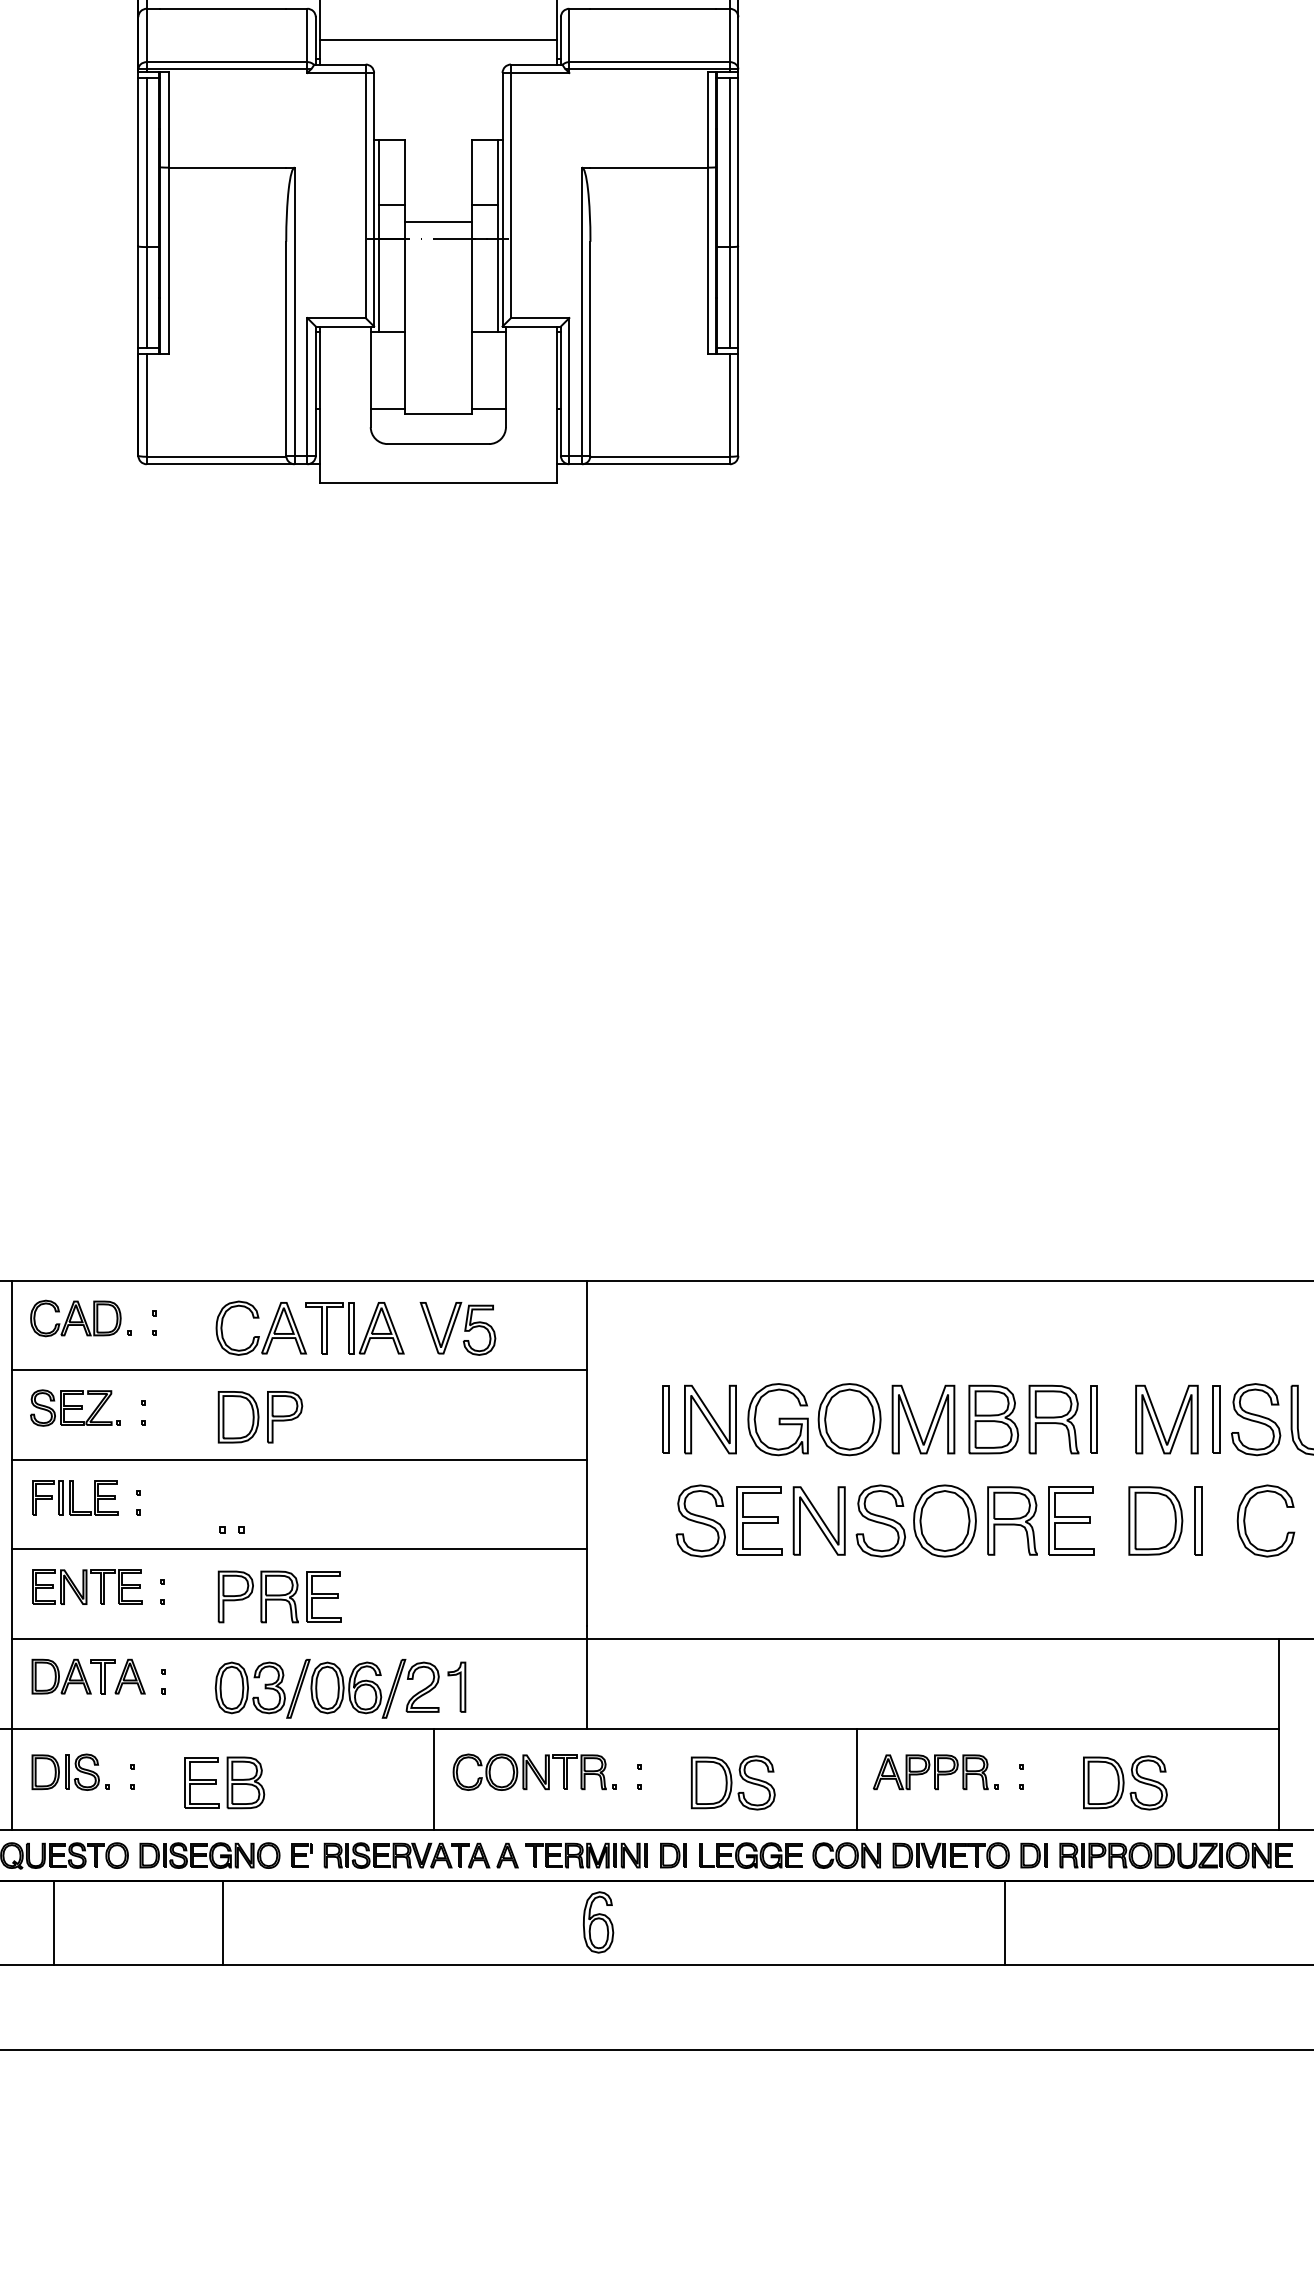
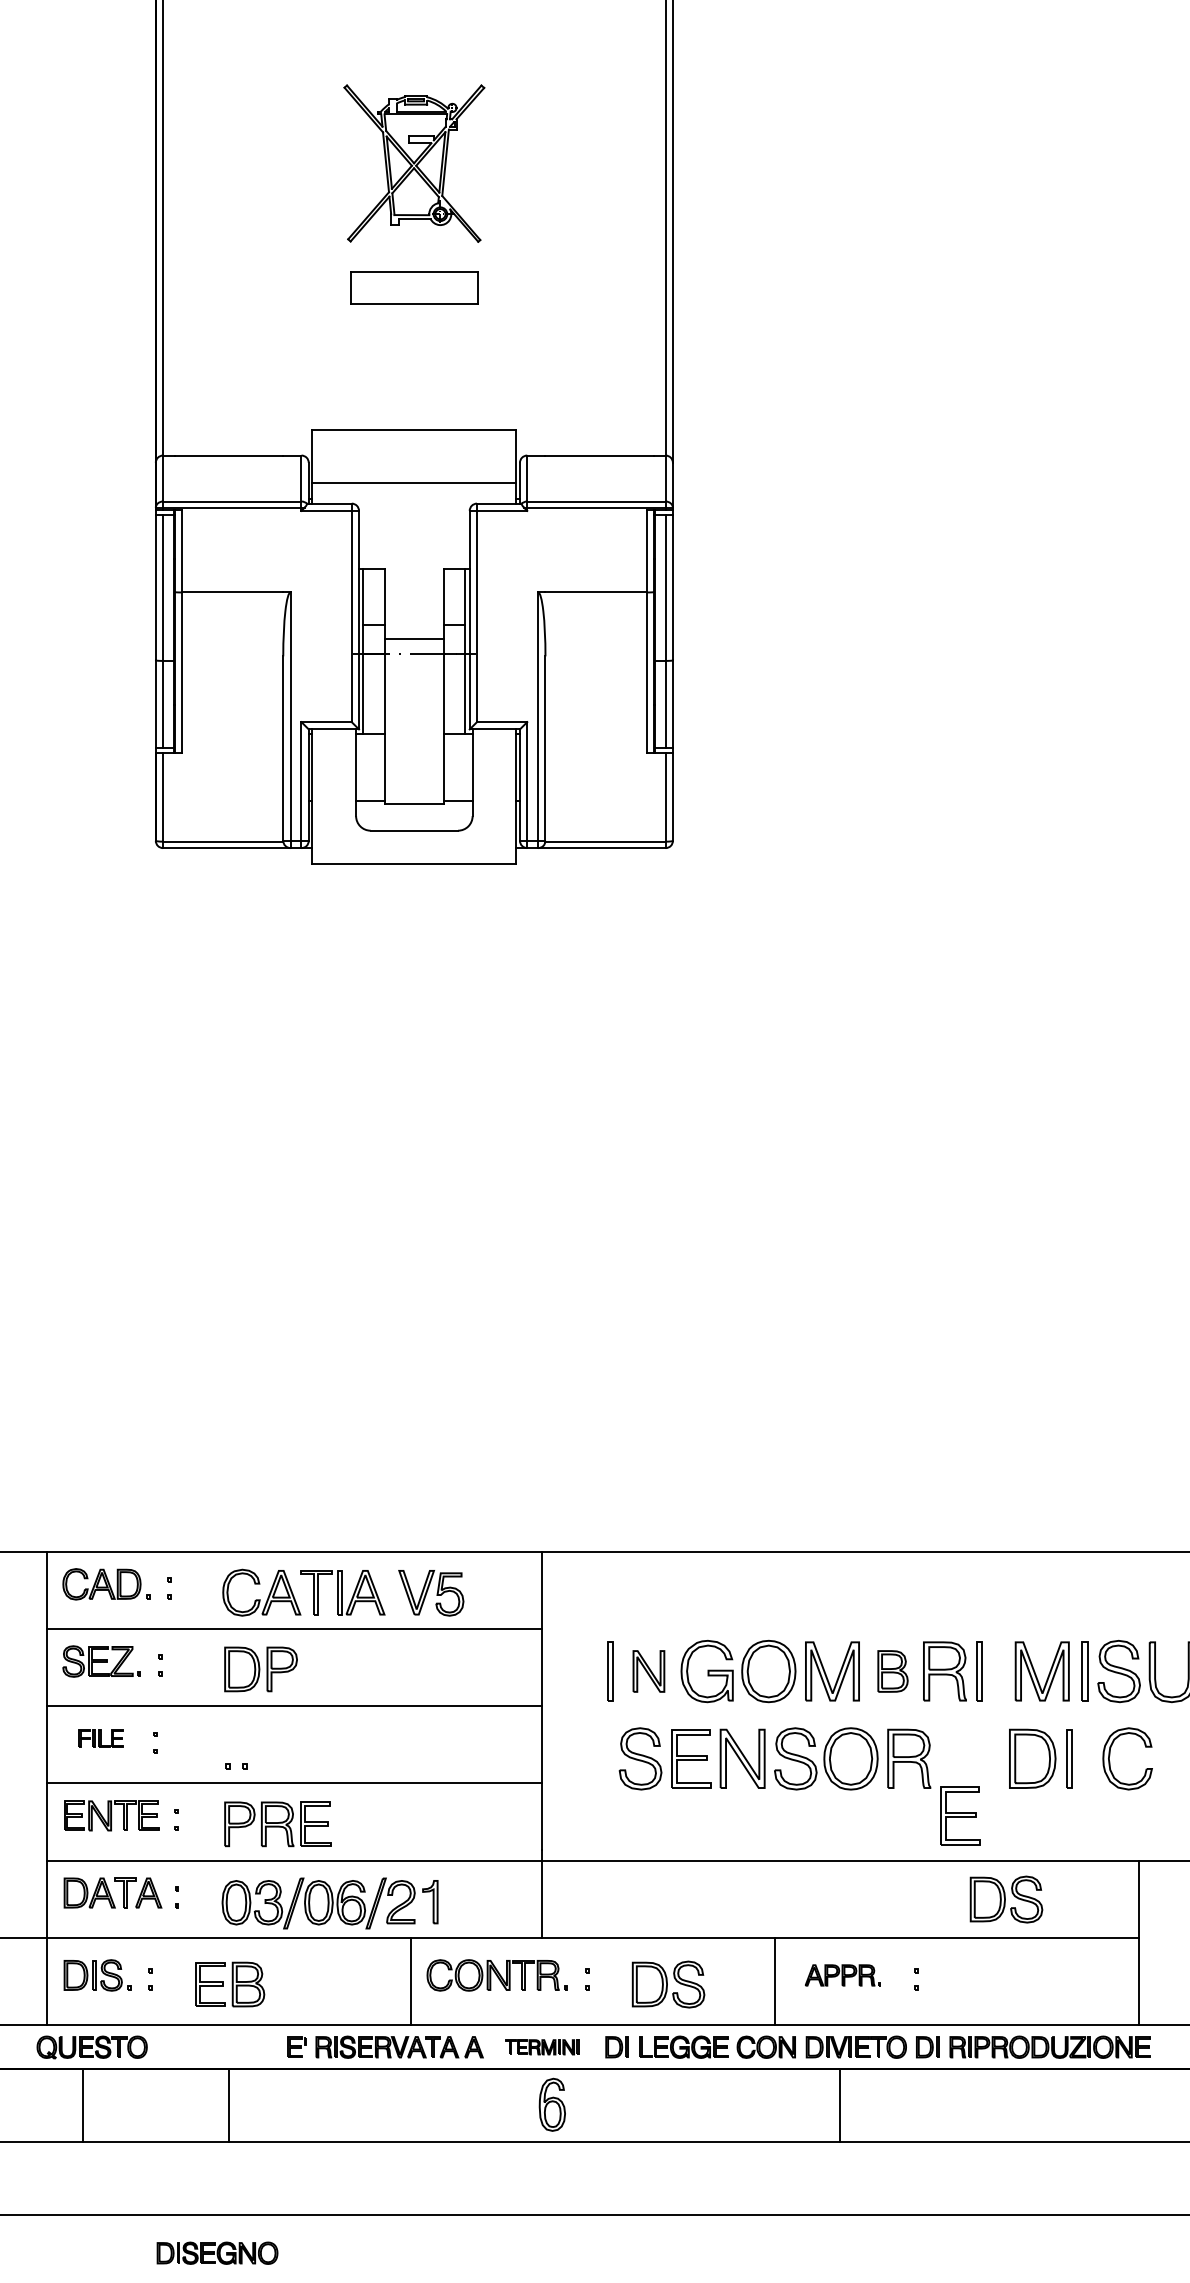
part: (710, 1419) -> (648, 1671), size x0.7
part: (993, 1419) -> (892, 1671), size x0.7
part: (75, 1497) -> (101, 1738), size x0.6
part: (1072, 1520) -> (960, 1815), moved
part: (935, 1772) -> (842, 1975), size x0.7
part: (1125, 1782) -> (1006, 1899), moved
part: (209, 1854) -> (217, 2252), moved
part: (585, 1855) -> (541, 2047), size x0.7
line: (1004, 1922) -> (839, 2104), moved

